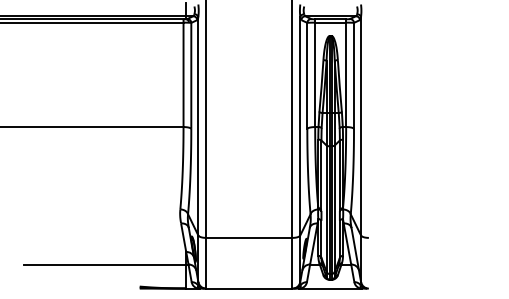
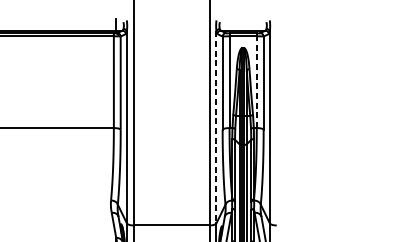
line: (346, 74) -> (257, 81), solid -> dashed
line: (300, 126) -> (216, 127), solid -> dashed

